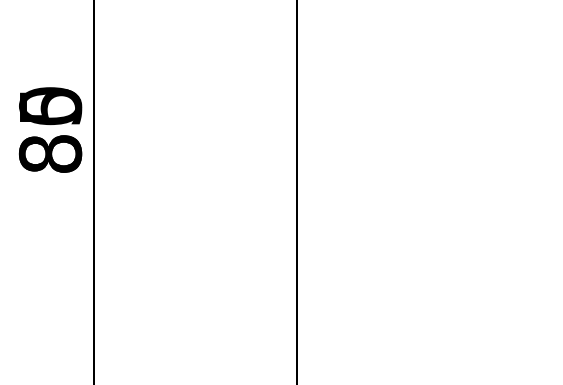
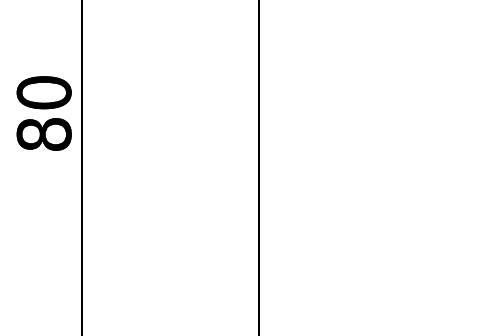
text: (50, 106) -> (44, 93), 85 -> 80

